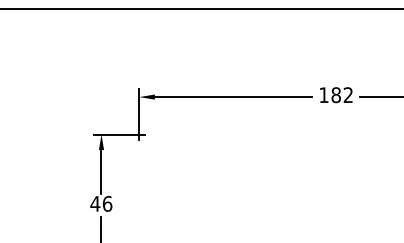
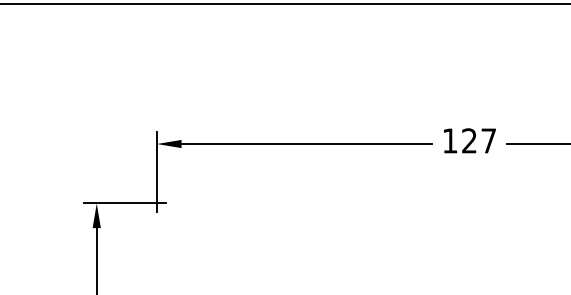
text: (341, 95) -> (477, 141), 182 -> 127

